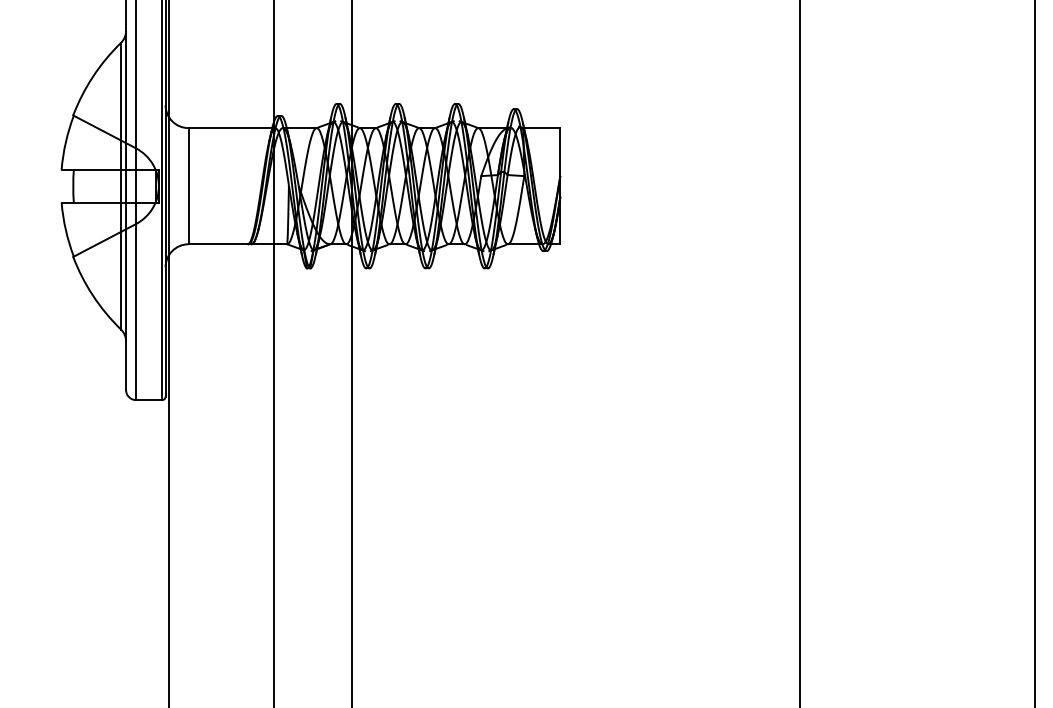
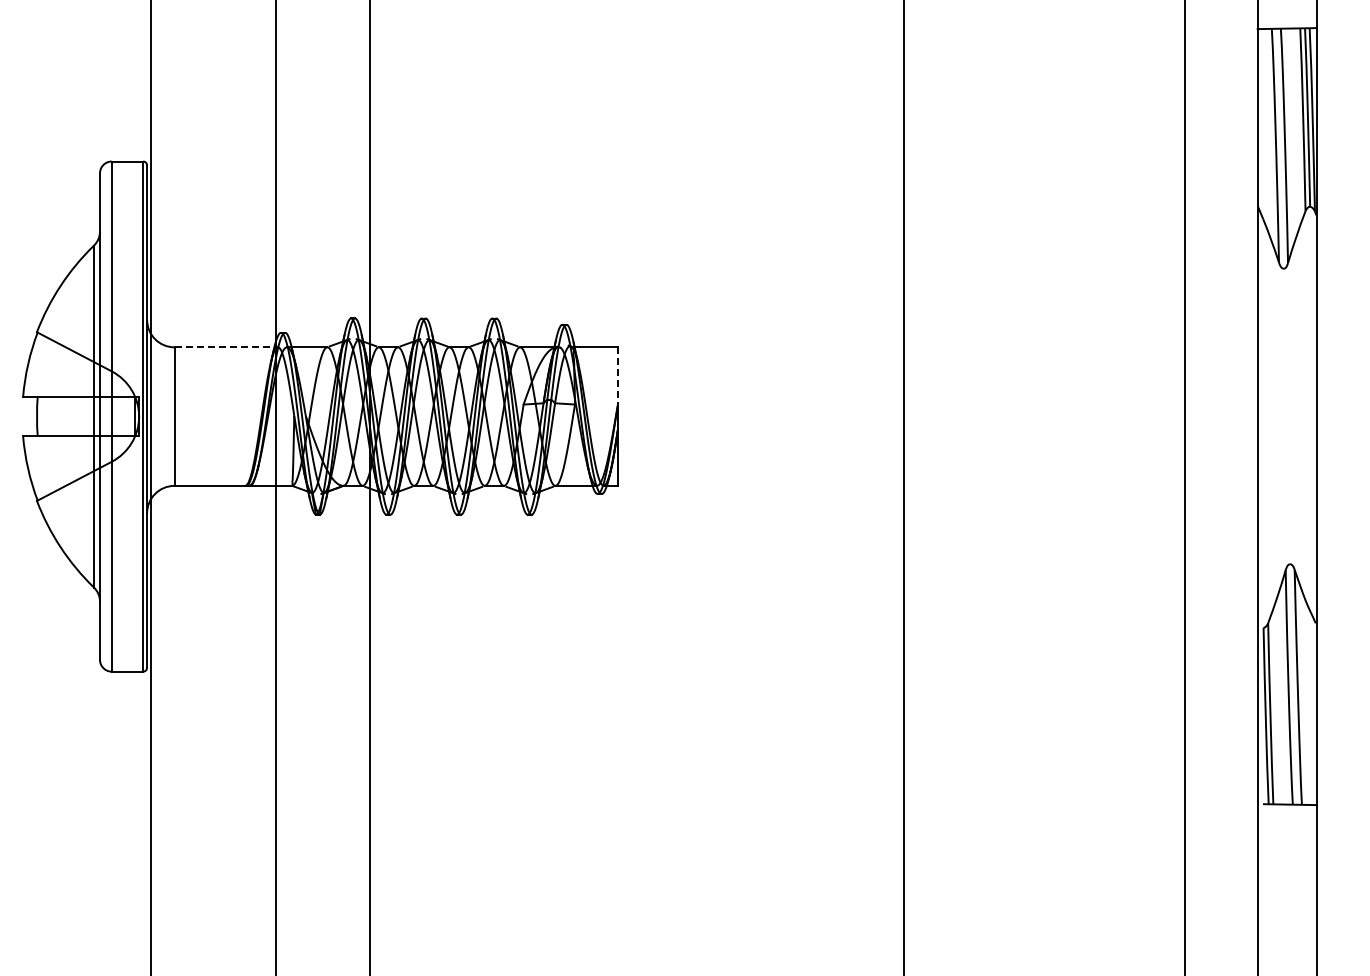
line: (232, 128) -> (226, 347), solid -> dashed
line: (560, 151) -> (618, 375), solid -> dashed

